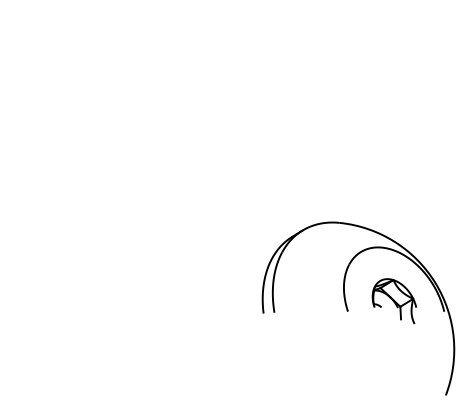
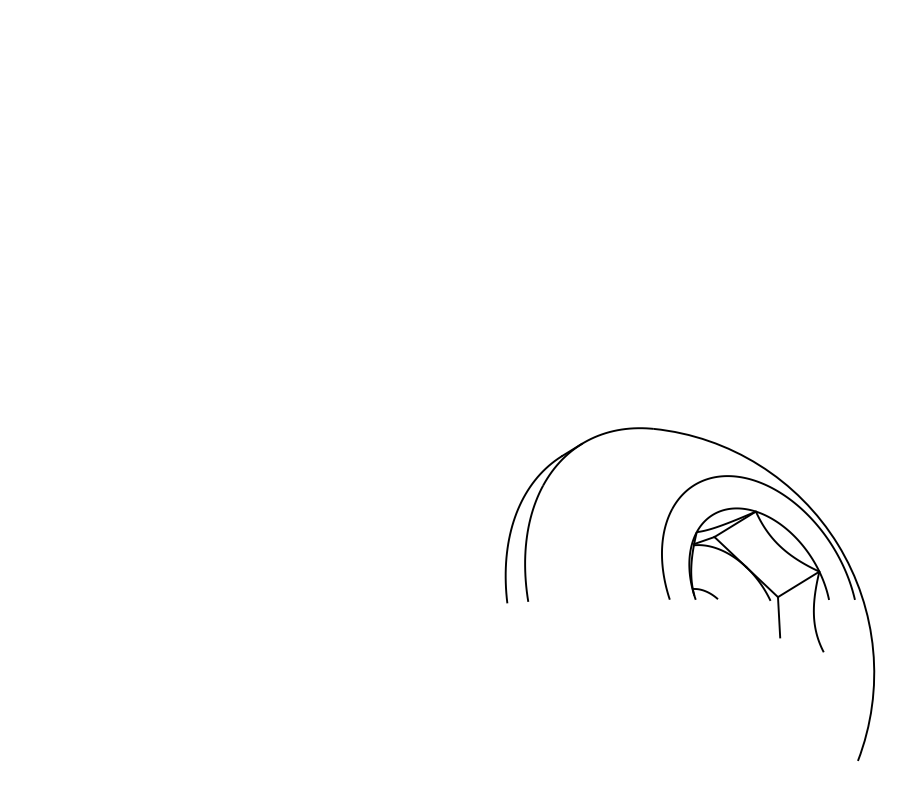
part: (394, 301) -> (759, 580), size x1.67

